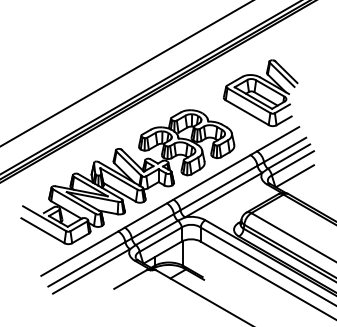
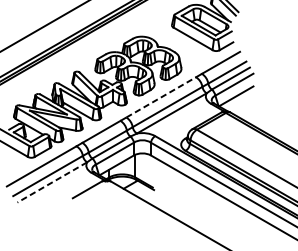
line: (212, 177) -> (161, 97), solid -> dashed
line: (91, 271) -> (52, 182), solid -> dashed

